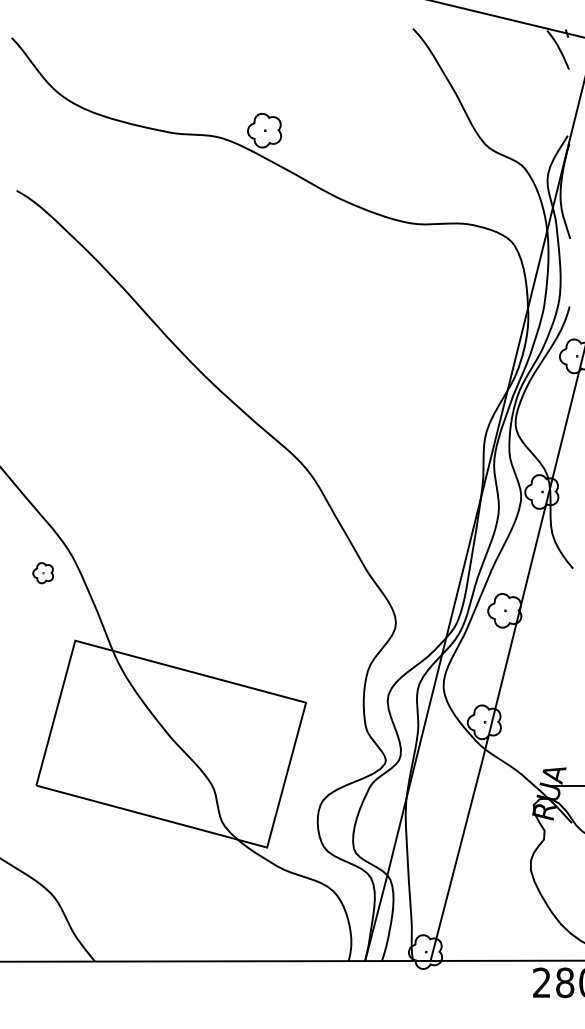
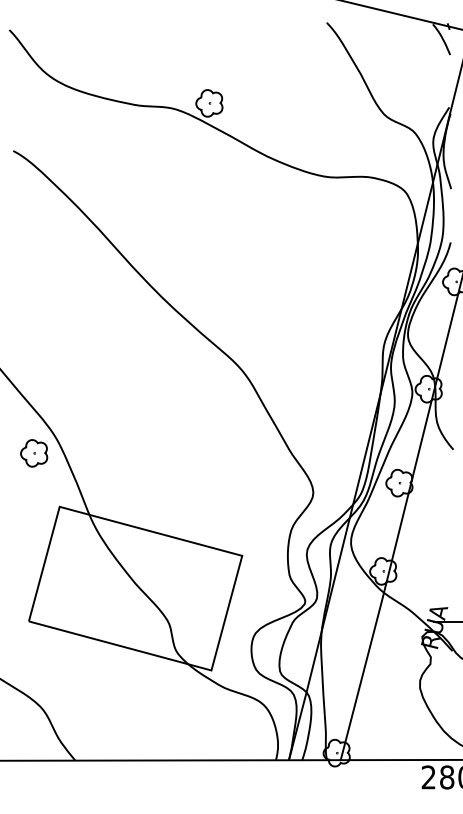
part: (43, 573) -> (34, 453), size x1.67

